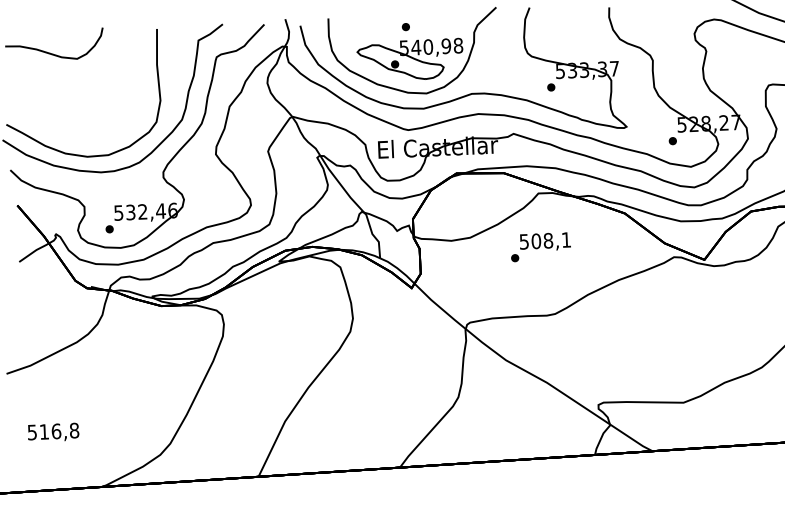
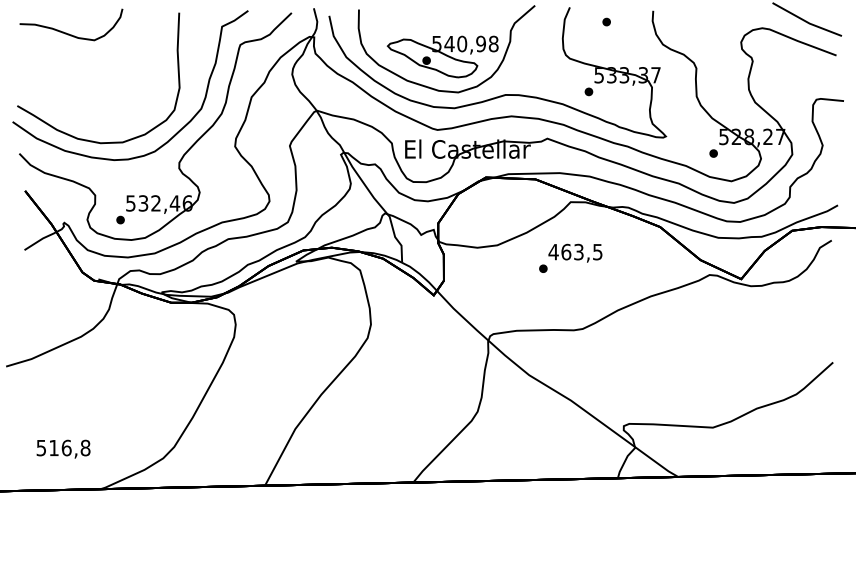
part: (405, 26) -> (606, 21), moved
text: (545, 240) -> (575, 251), 508,1 -> 463,5
text: (53, 431) -> (63, 448), moved

